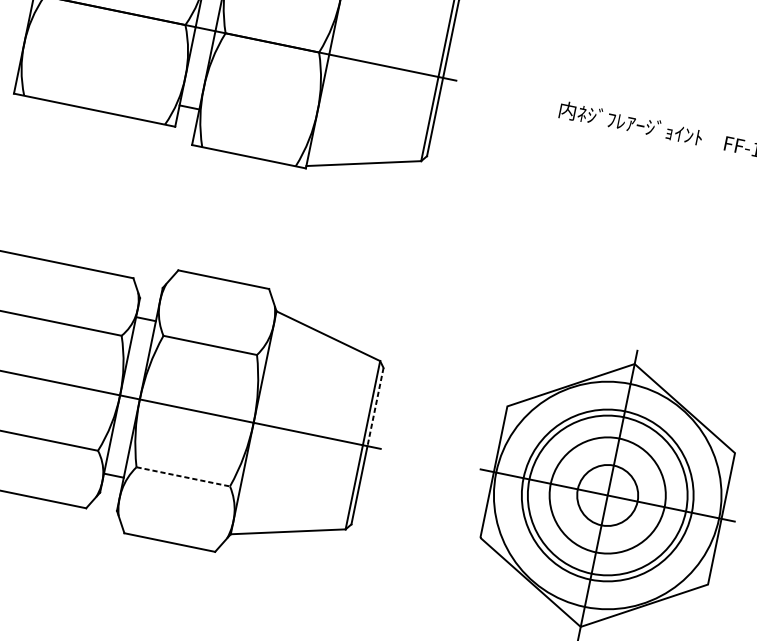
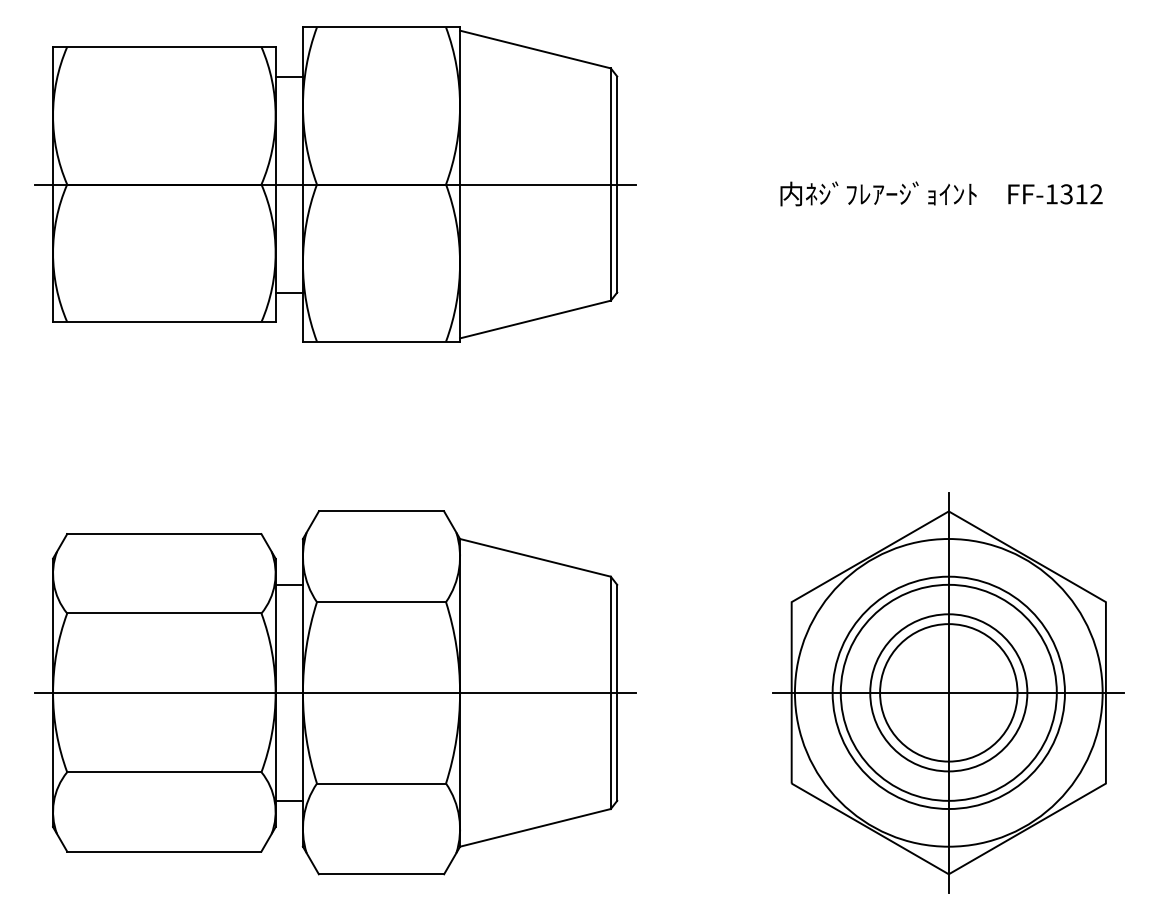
line: (375, 407) -> (617, 639), dashed -> solid
line: (183, 476) -> (381, 783), dashed -> solid
circle: (607, 495) -> (948, 692), size x1.67

